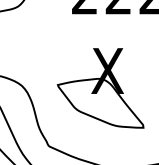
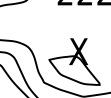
part: (100, 87) -> (74, 61), moved

